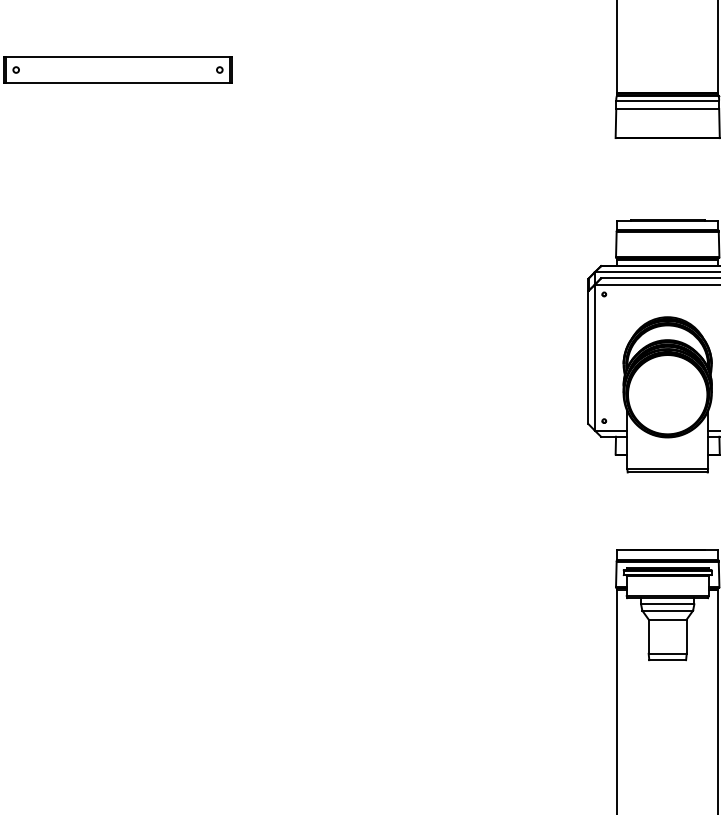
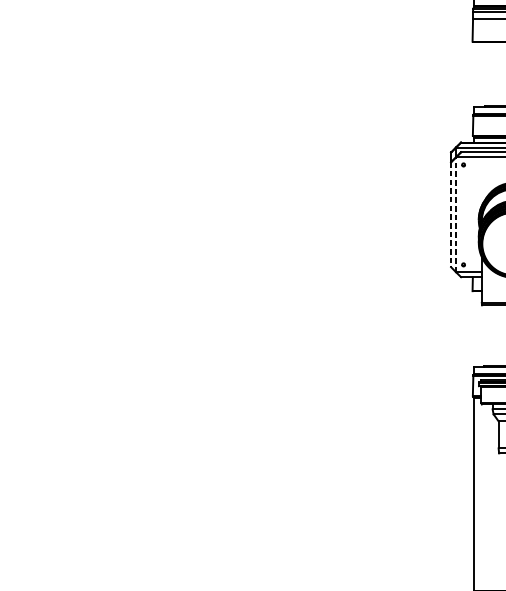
line: (588, 357) -> (451, 214), solid -> dashed
line: (594, 357) -> (455, 214), solid -> dashed

